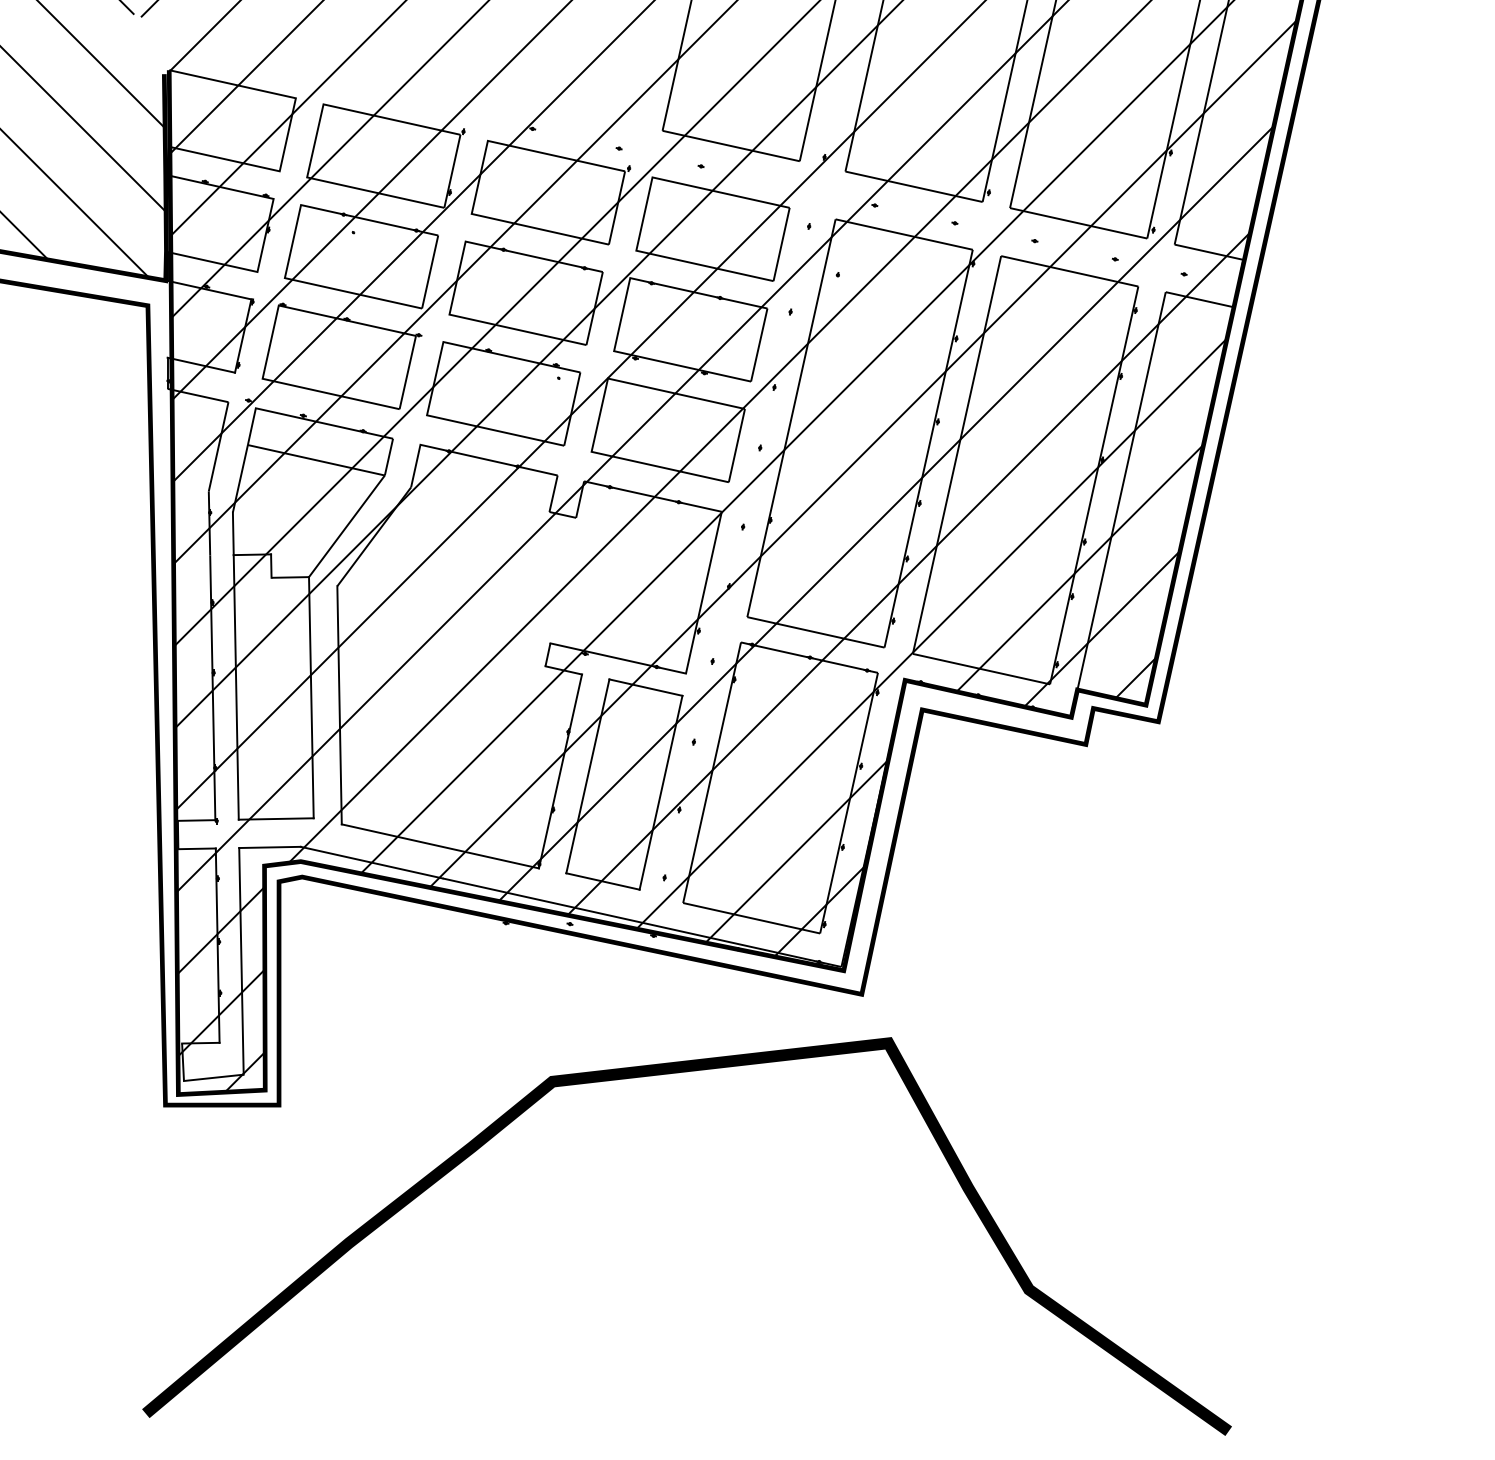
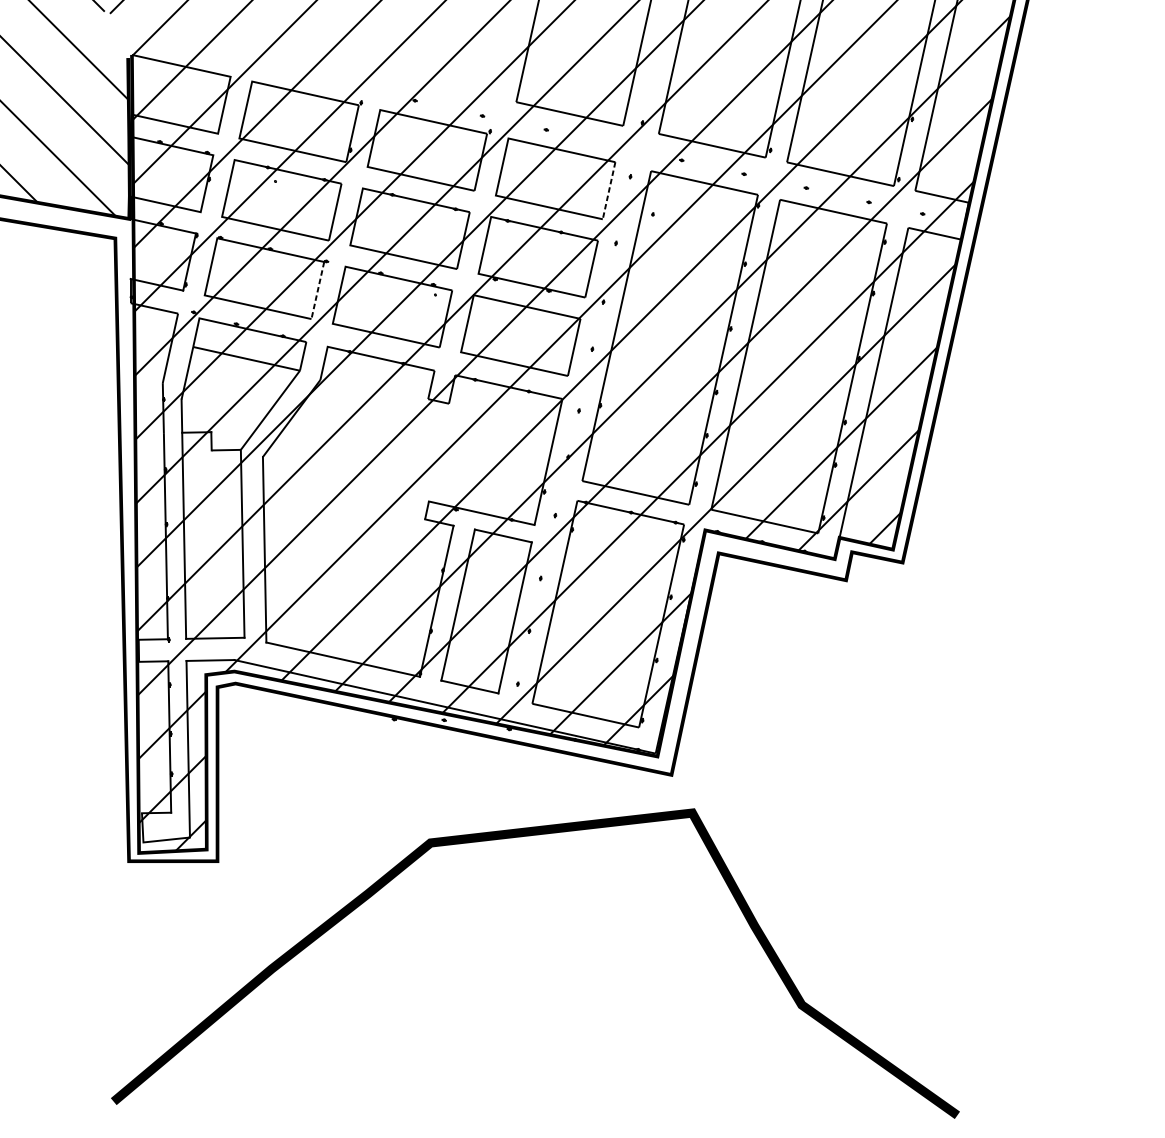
line: (781, 244) -> (608, 190), solid -> dashed
line: (407, 372) -> (317, 290), solid -> dashed

